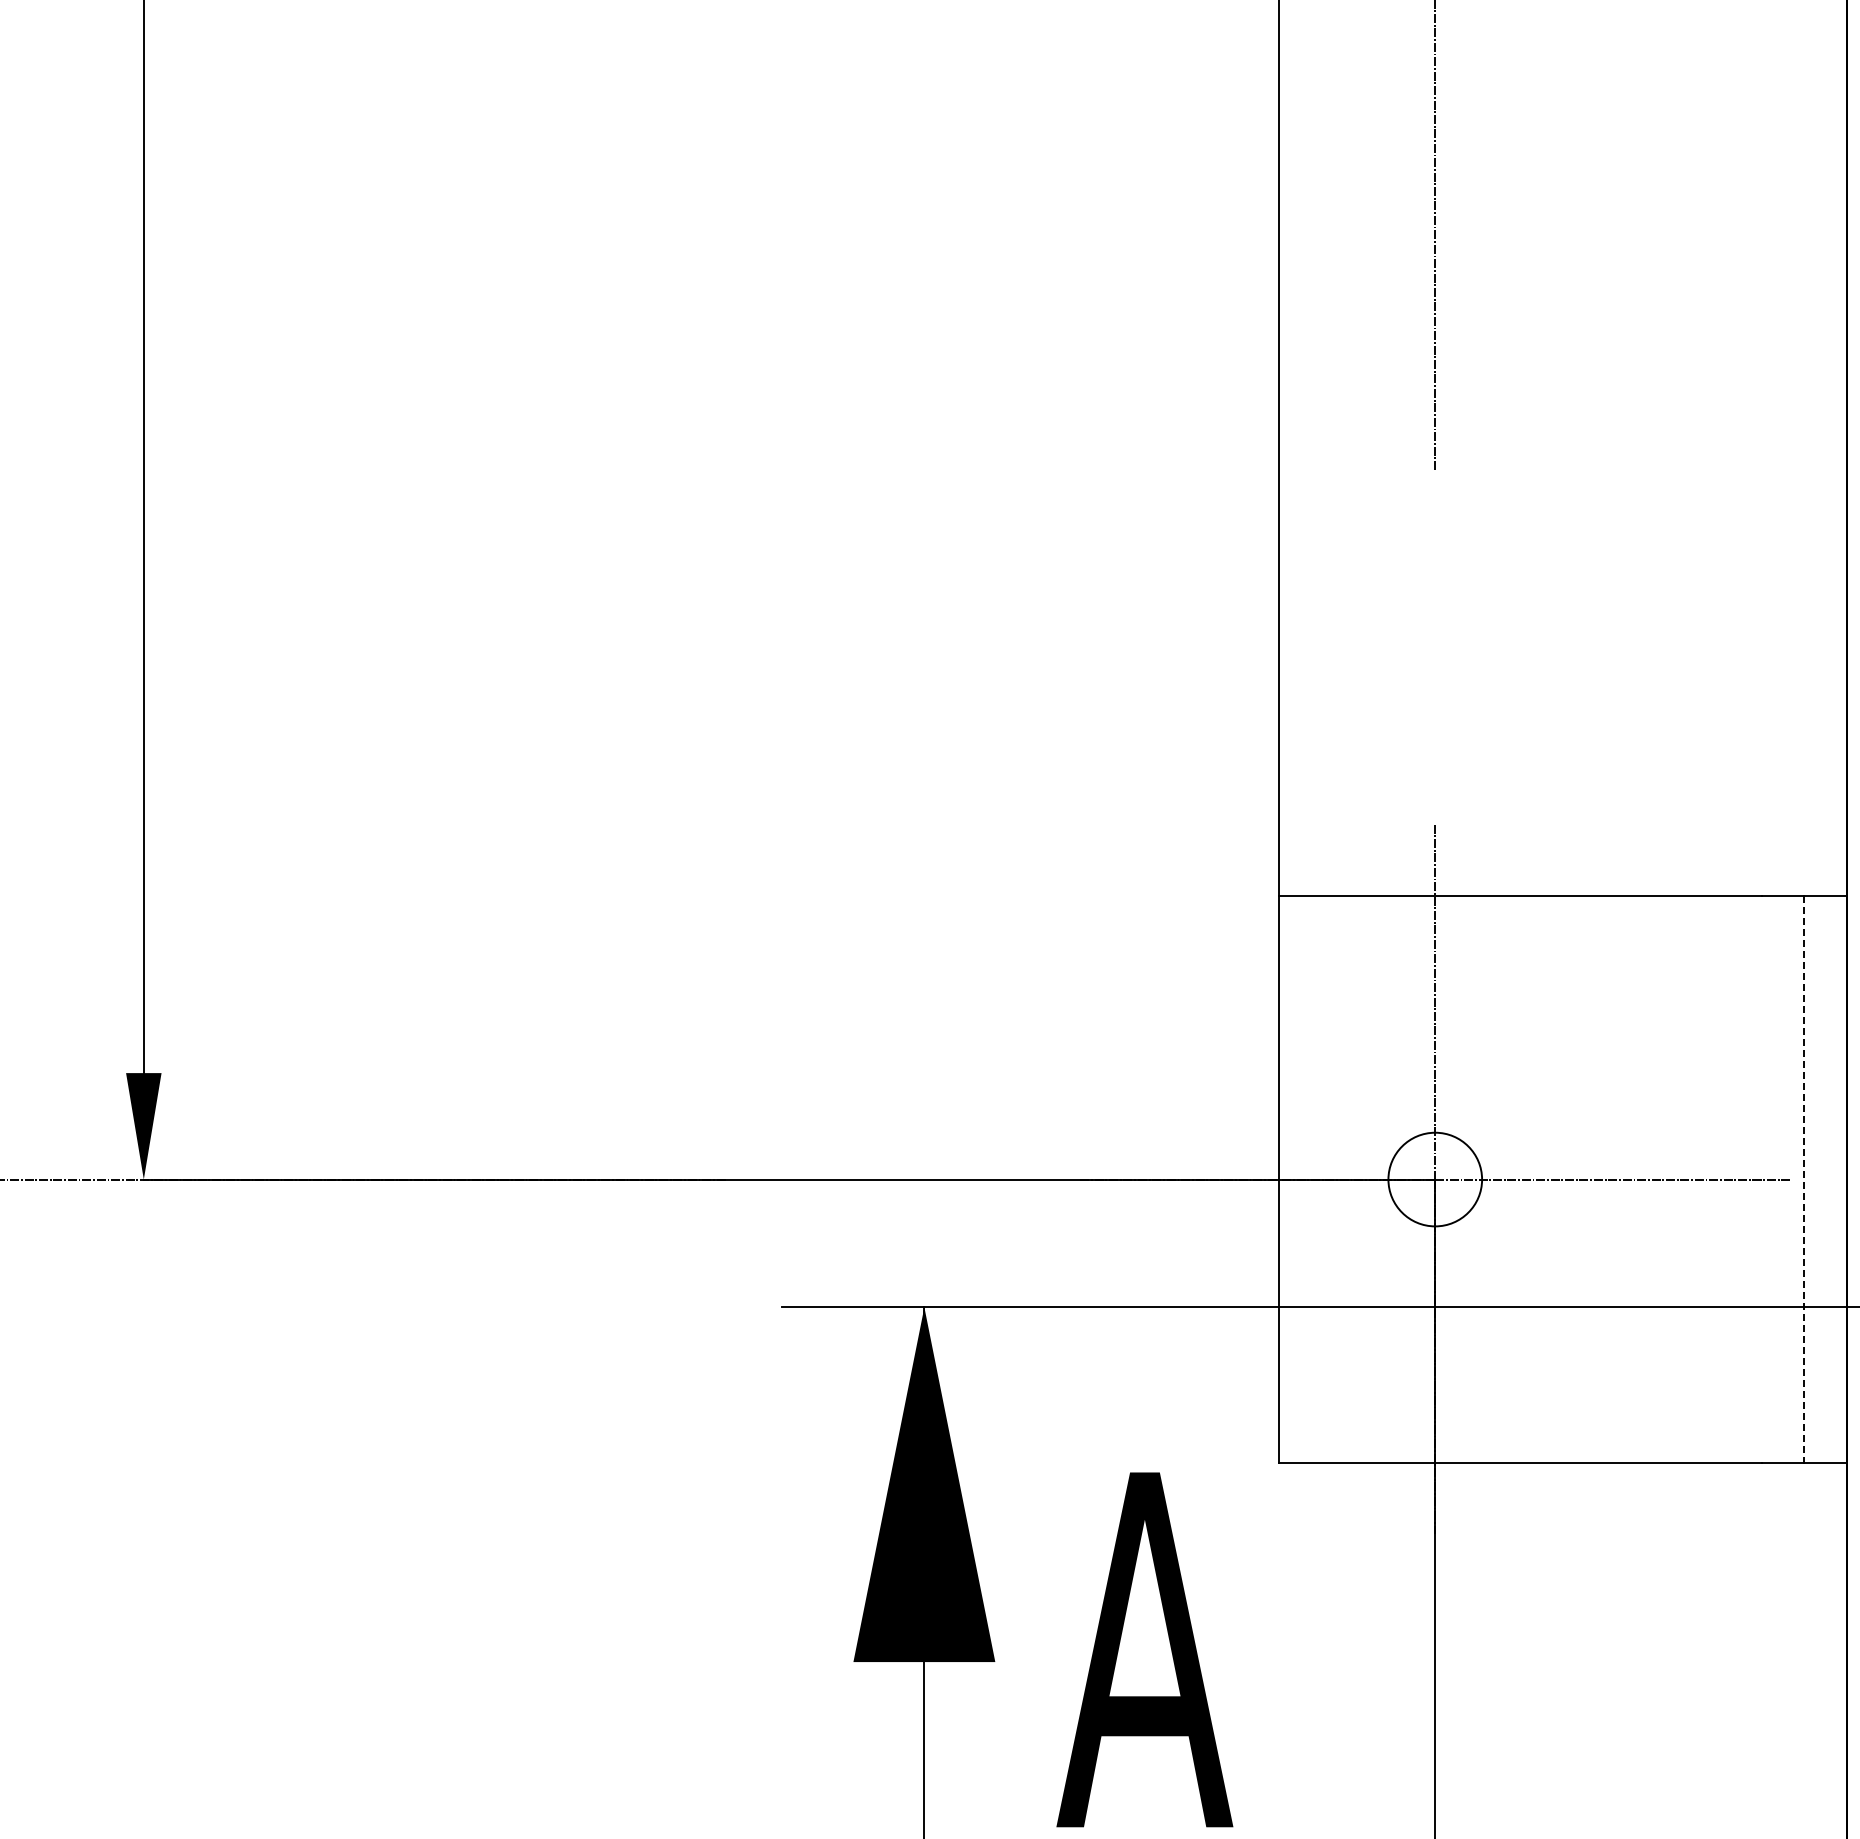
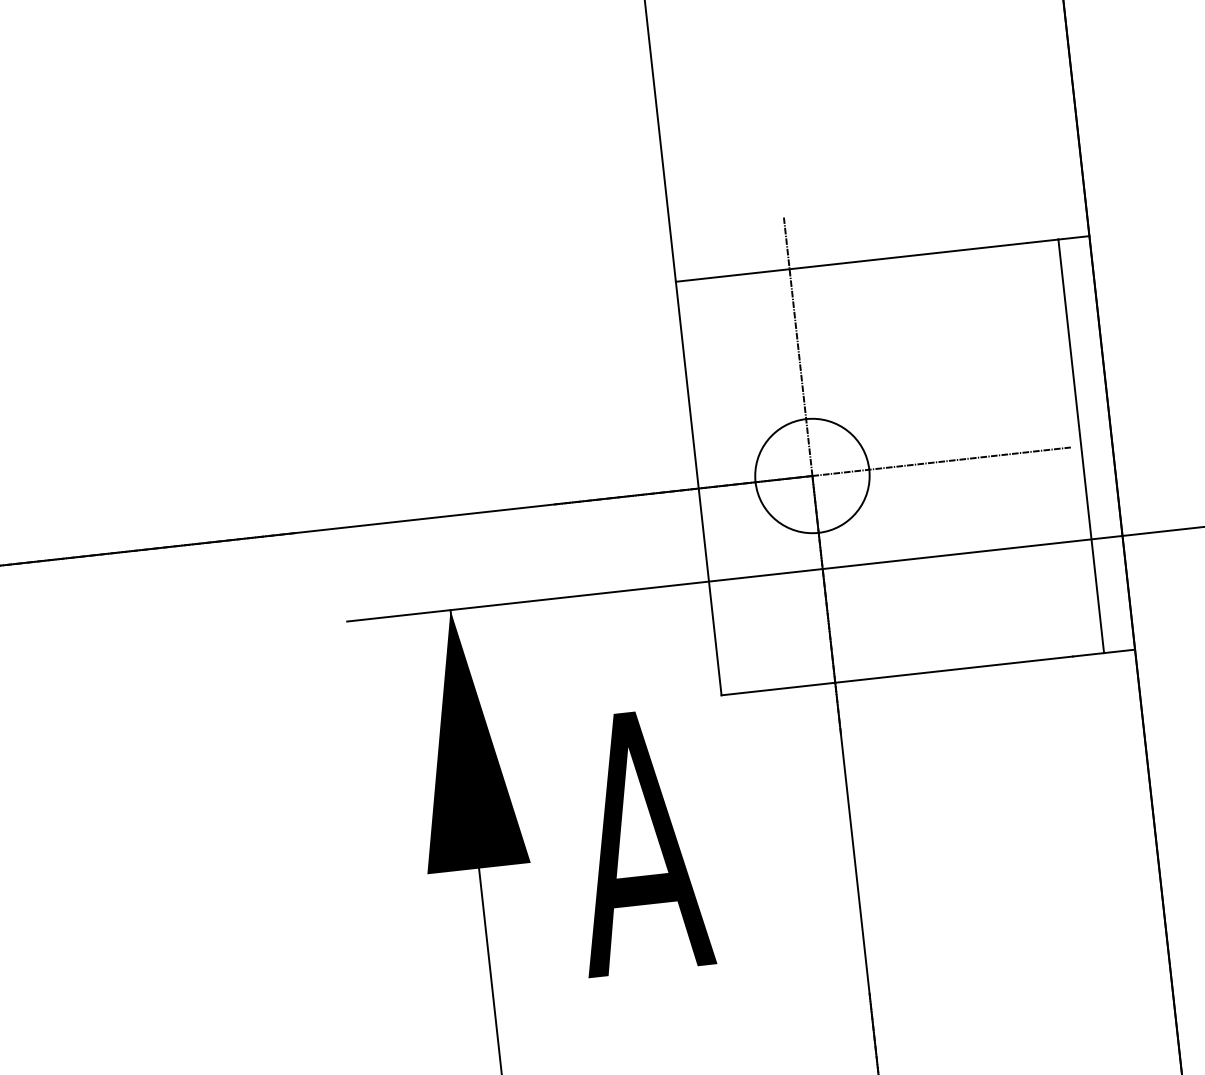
circle: (1435, 1179) -> (812, 475), size x1.67
line: (1804, 1179) -> (1081, 446), dashed -> solid

